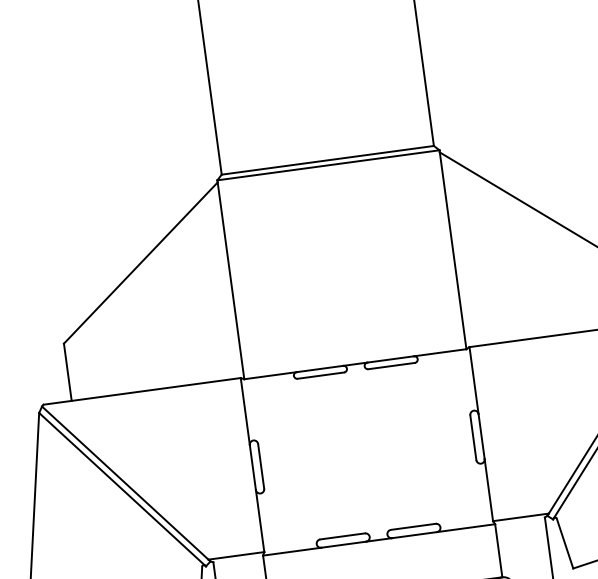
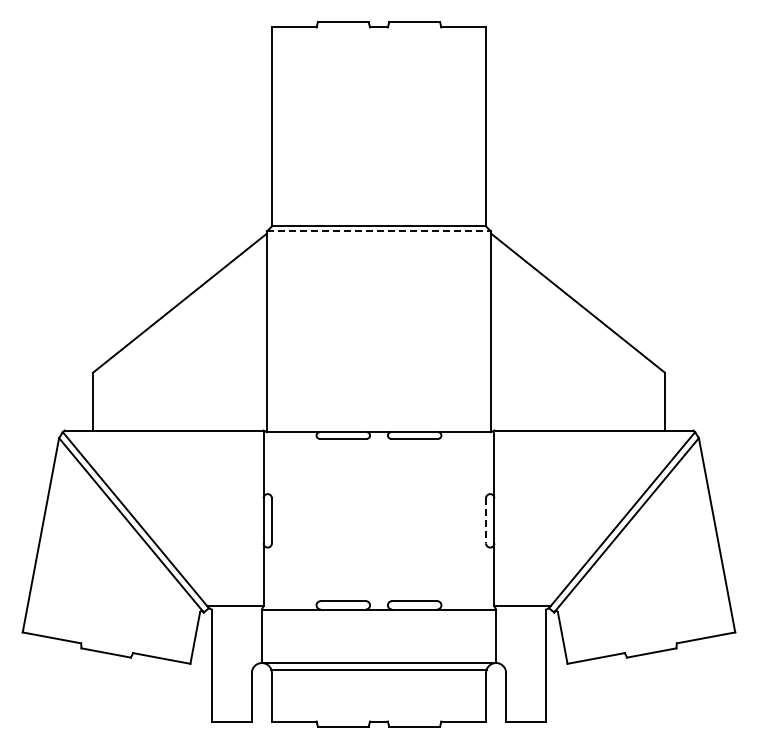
line: (328, 165) -> (379, 231), solid -> dashed
line: (473, 437) -> (486, 520), solid -> dashed

